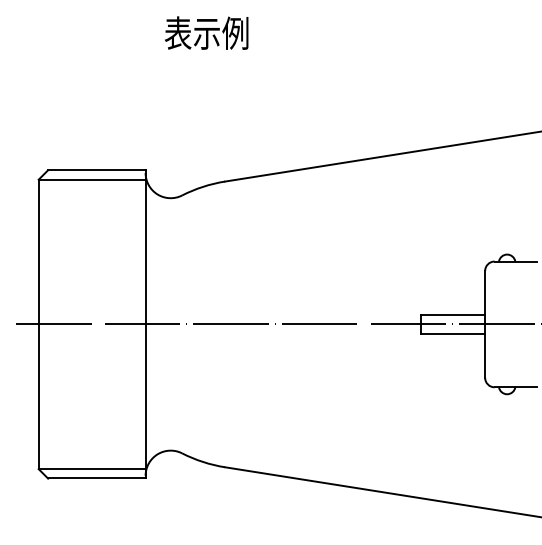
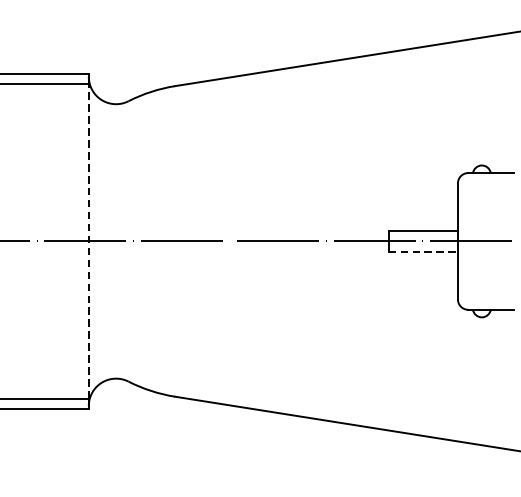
line: (145, 324) -> (88, 241), solid -> dashed
line: (453, 333) -> (423, 251), solid -> dashed

